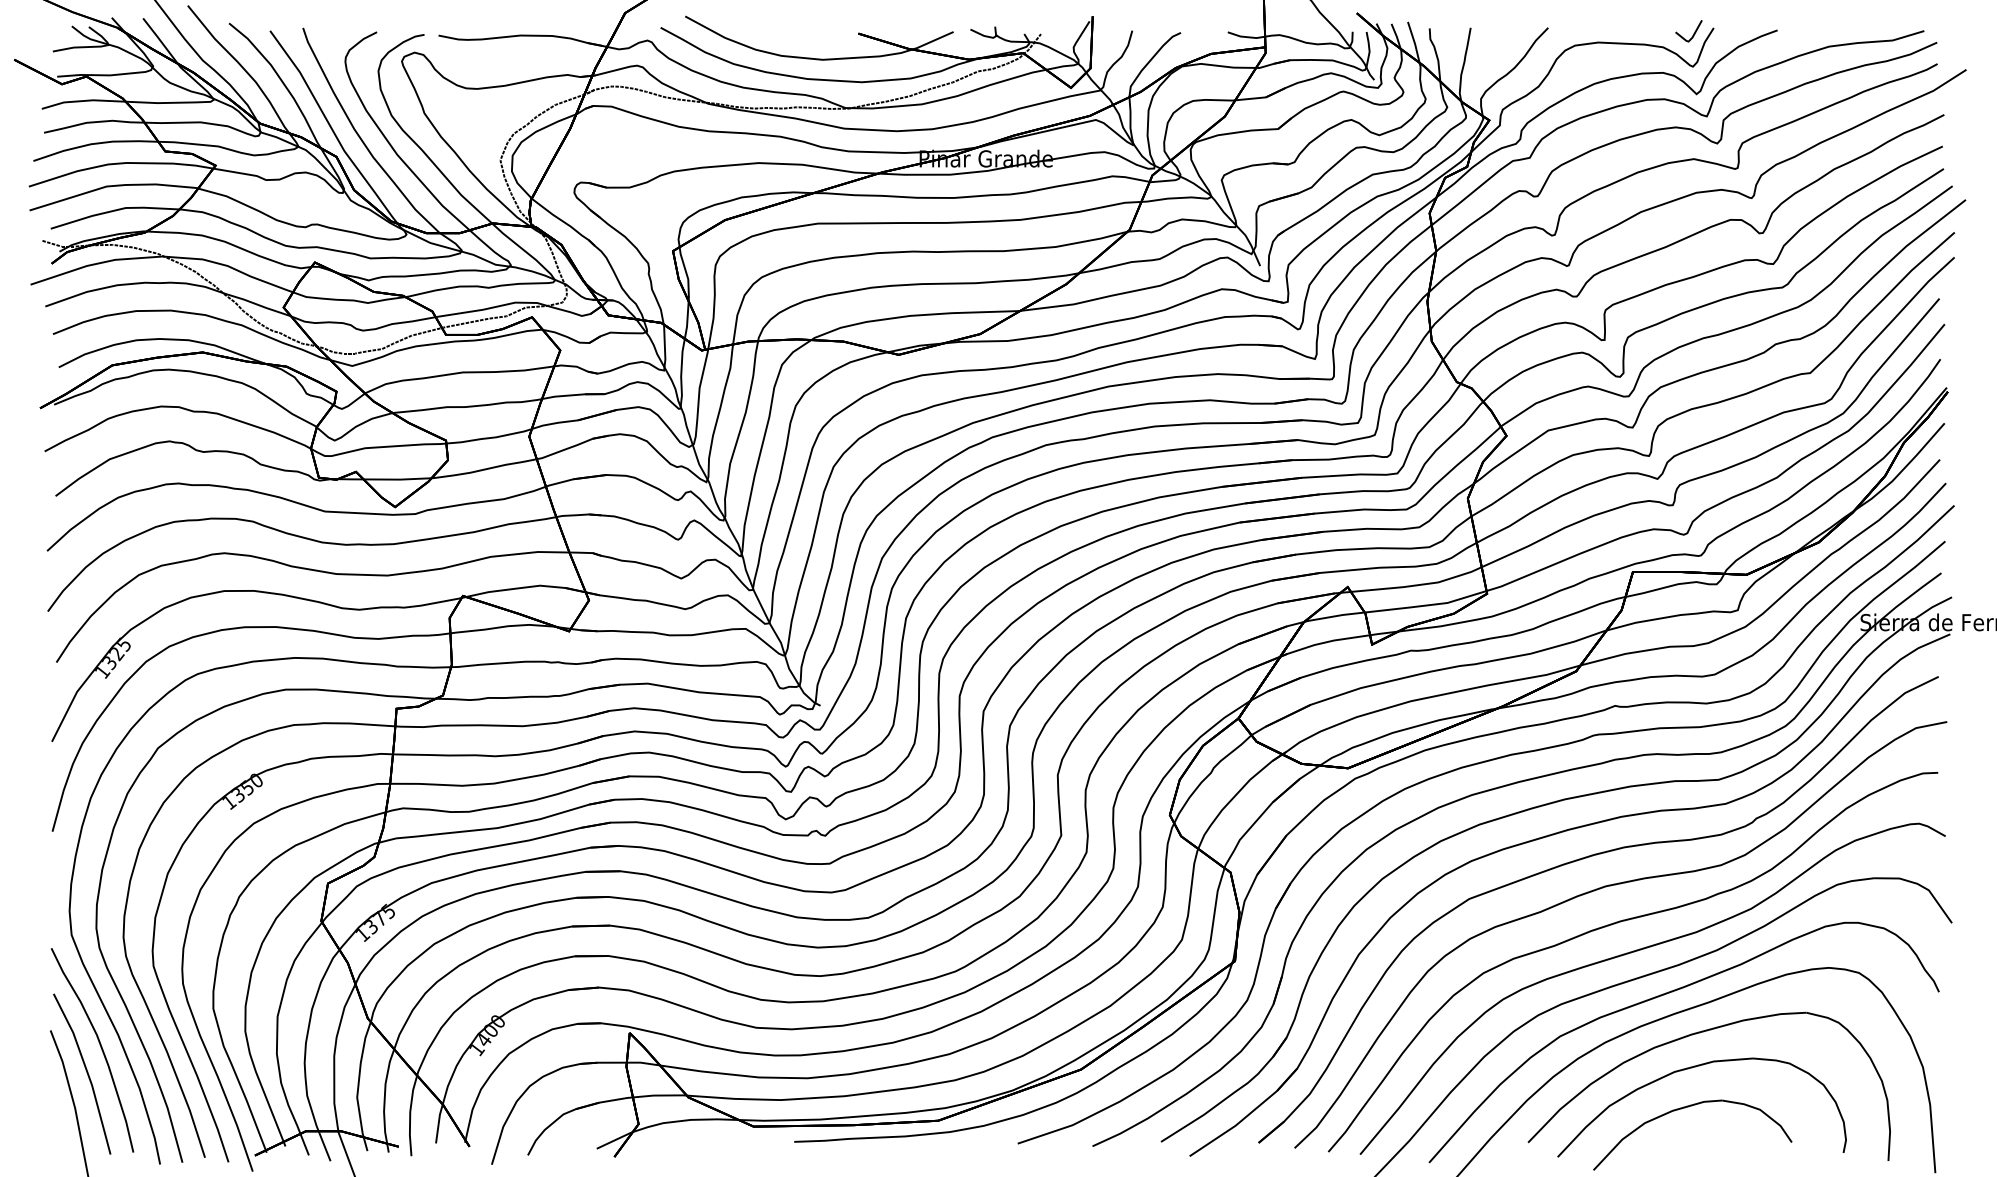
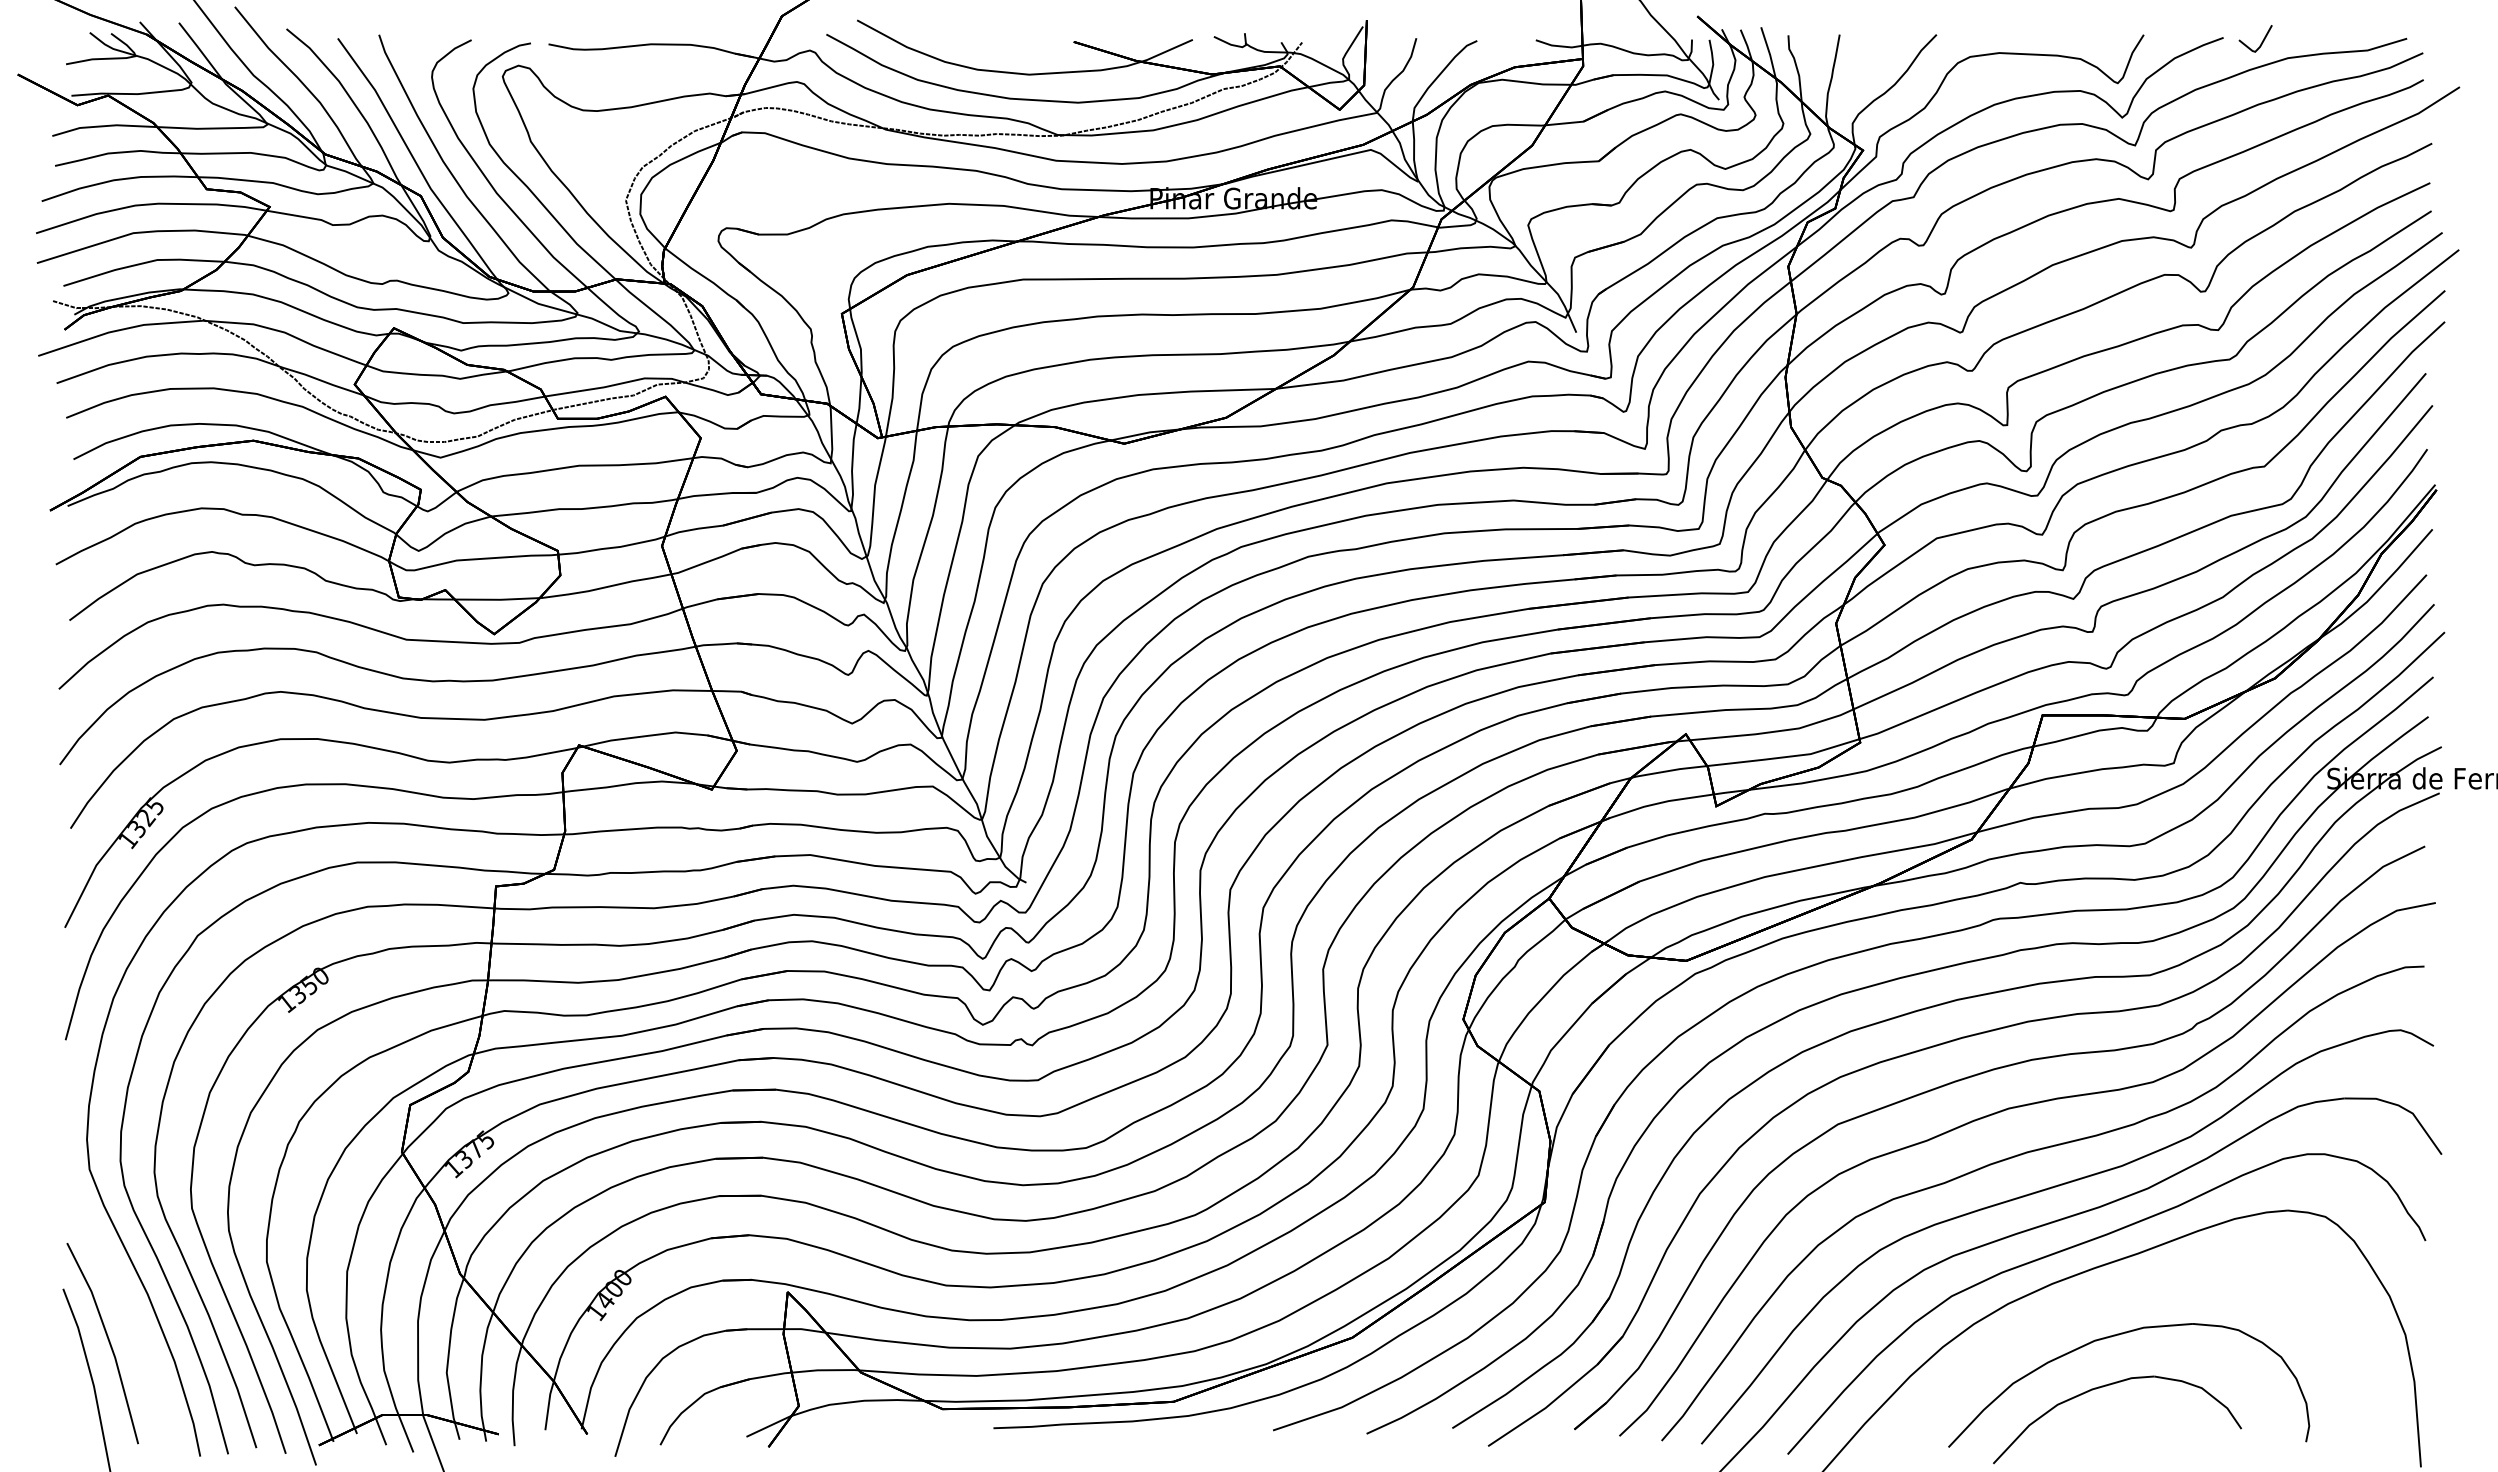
line: (1692, 34) -> (2260, 43), moved
part: (1696, 1034) -> (2122, 1293), removed
curve: (100, 1046) -> (125, 1309), removed

